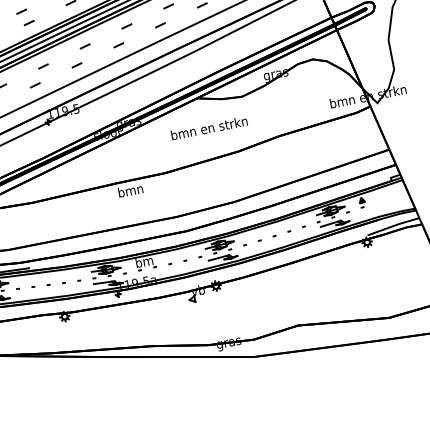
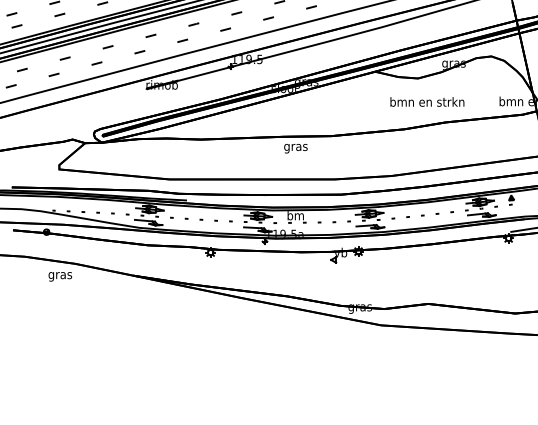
text: (209, 127) -> (427, 101), moved
text: (130, 192) -> (295, 147), bmn -> gras

